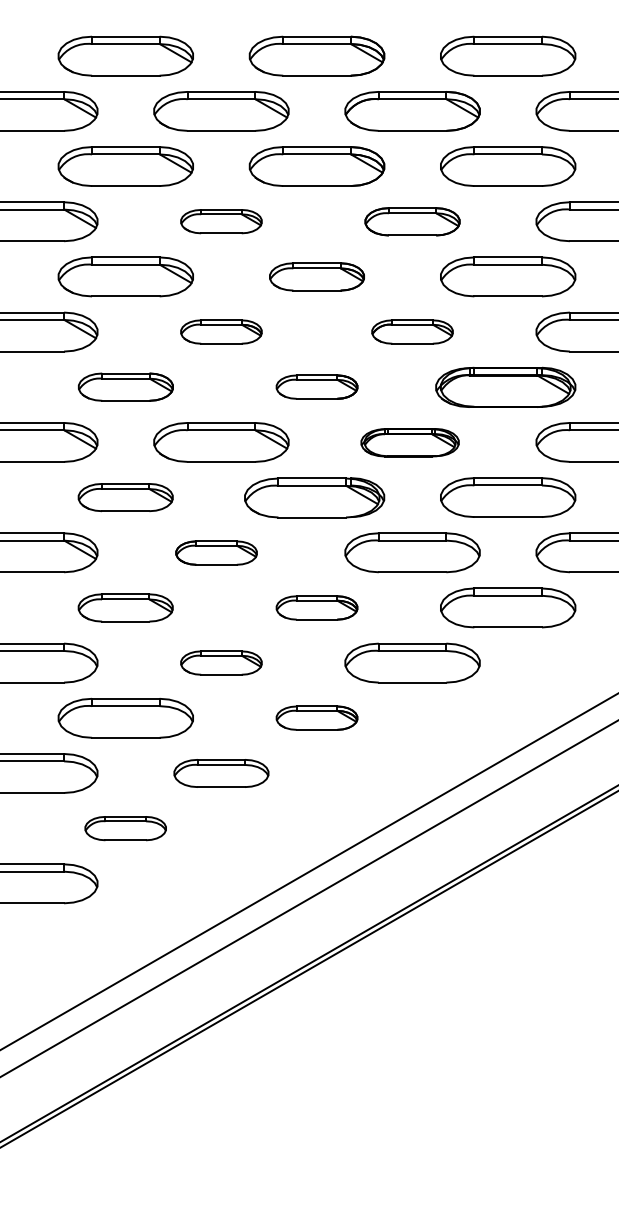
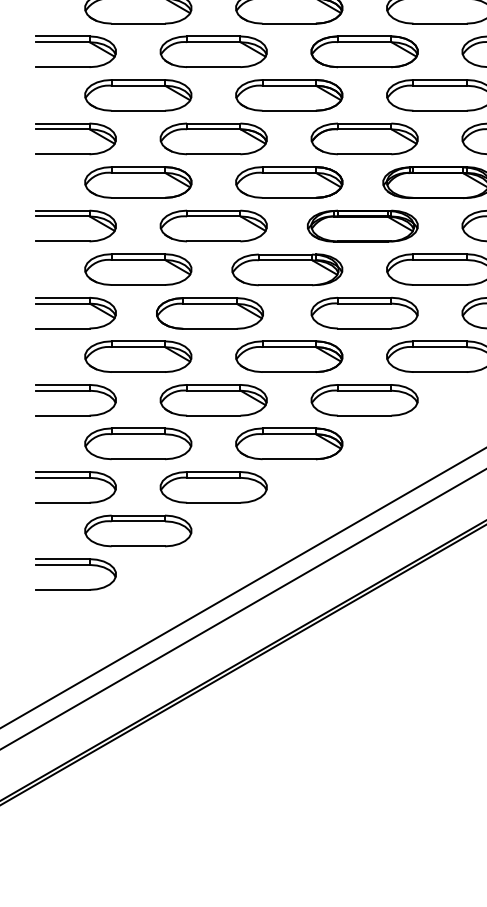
part: (221, 221) -> (213, 51), size x1.67
part: (412, 221) -> (364, 51), size x1.43
part: (316, 276) -> (288, 95), size x1.43
part: (221, 331) -> (213, 138), size x1.67
part: (412, 331) -> (364, 138), size x1.67
part: (125, 386) -> (138, 181), size x1.43
part: (316, 386) -> (288, 181), size x1.67
part: (409, 442) -> (362, 226), size x1.43
part: (125, 497) -> (138, 269), size x1.43
part: (216, 552) -> (209, 312), size x1.67
part: (125, 607) -> (138, 356), size x1.43
part: (316, 607) -> (288, 356), size x1.67
part: (221, 662) -> (213, 399), size x1.67
part: (316, 717) -> (288, 443), size x1.67
part: (221, 773) -> (213, 487), size x1.43
part: (125, 828) -> (138, 530), size x1.67

